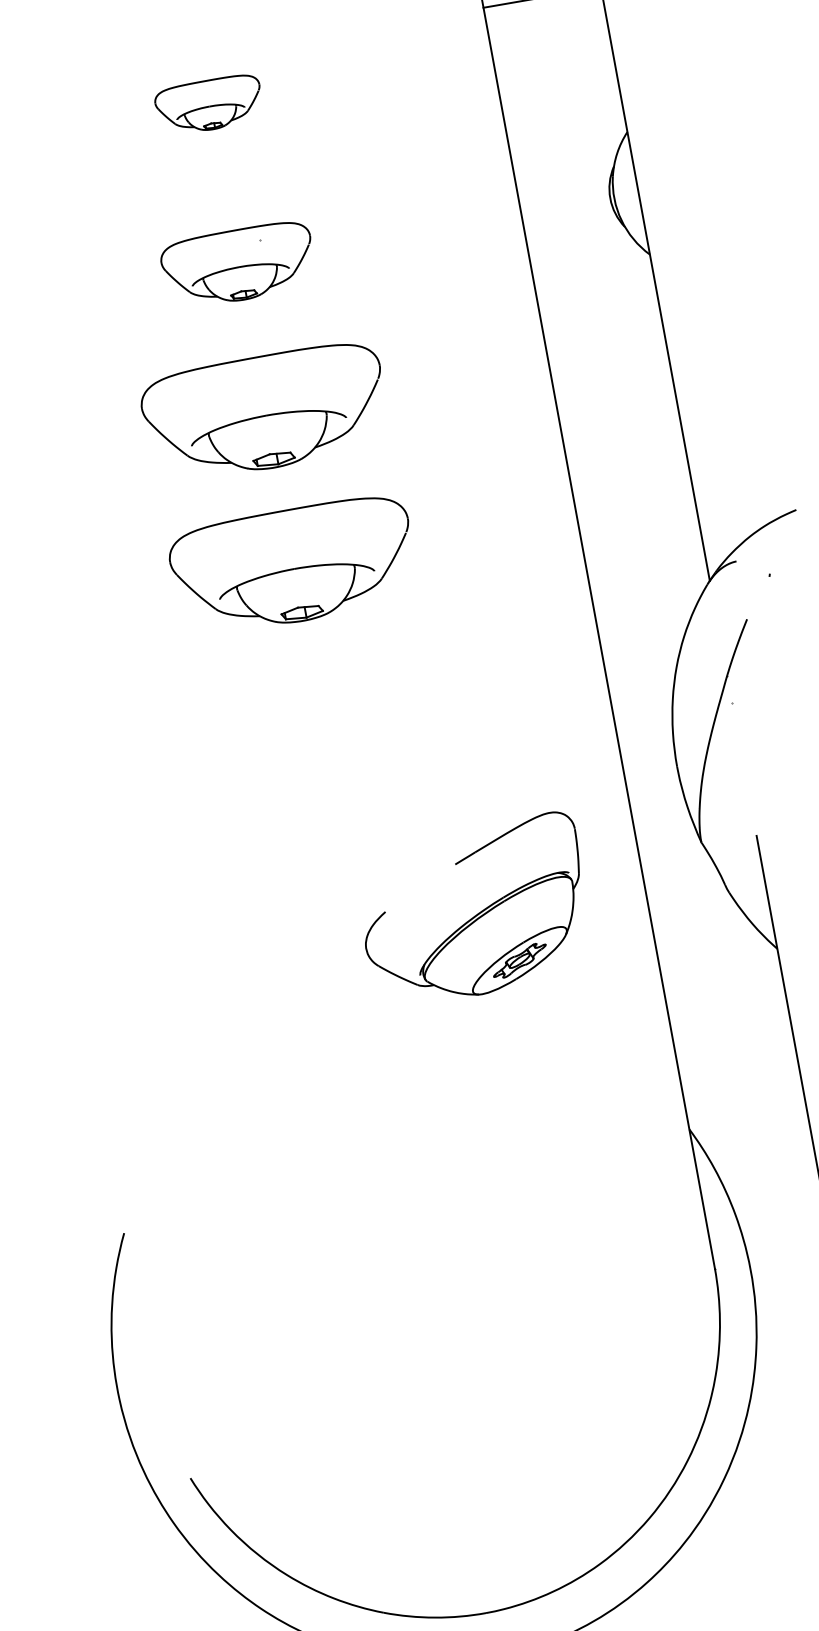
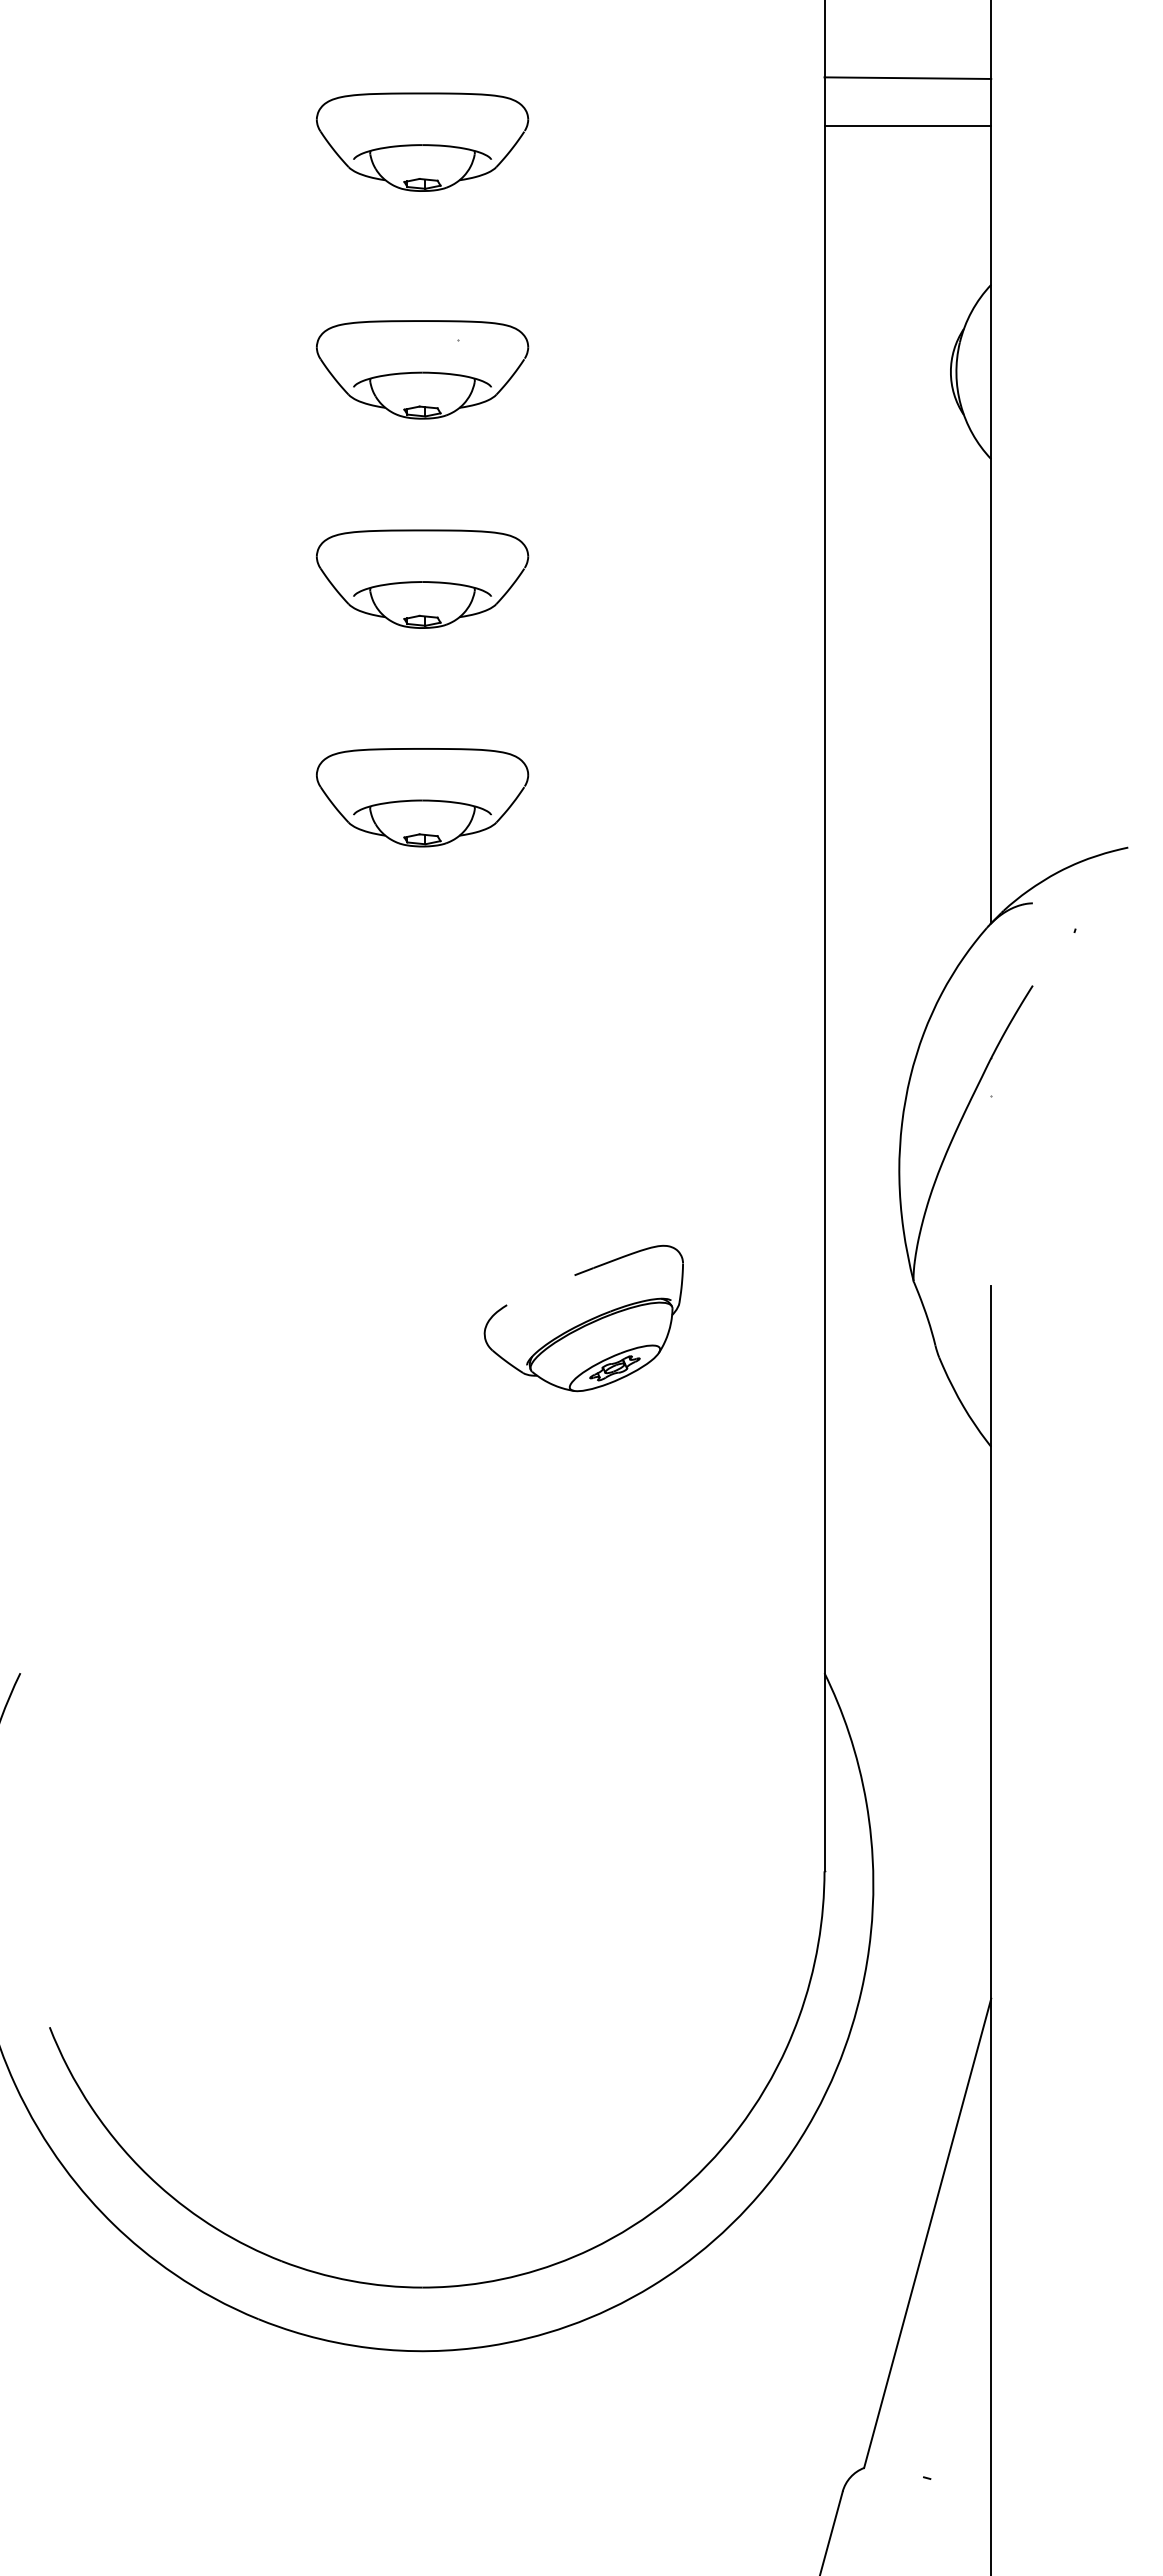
line: (548, 30) -> (907, 125), added
part: (209, 104) -> (422, 141), size x1.43
part: (265, 411) -> (422, 578), size x0.62
part: (293, 565) -> (422, 797), size x0.62
part: (474, 911) -> (583, 1318), size x0.62

